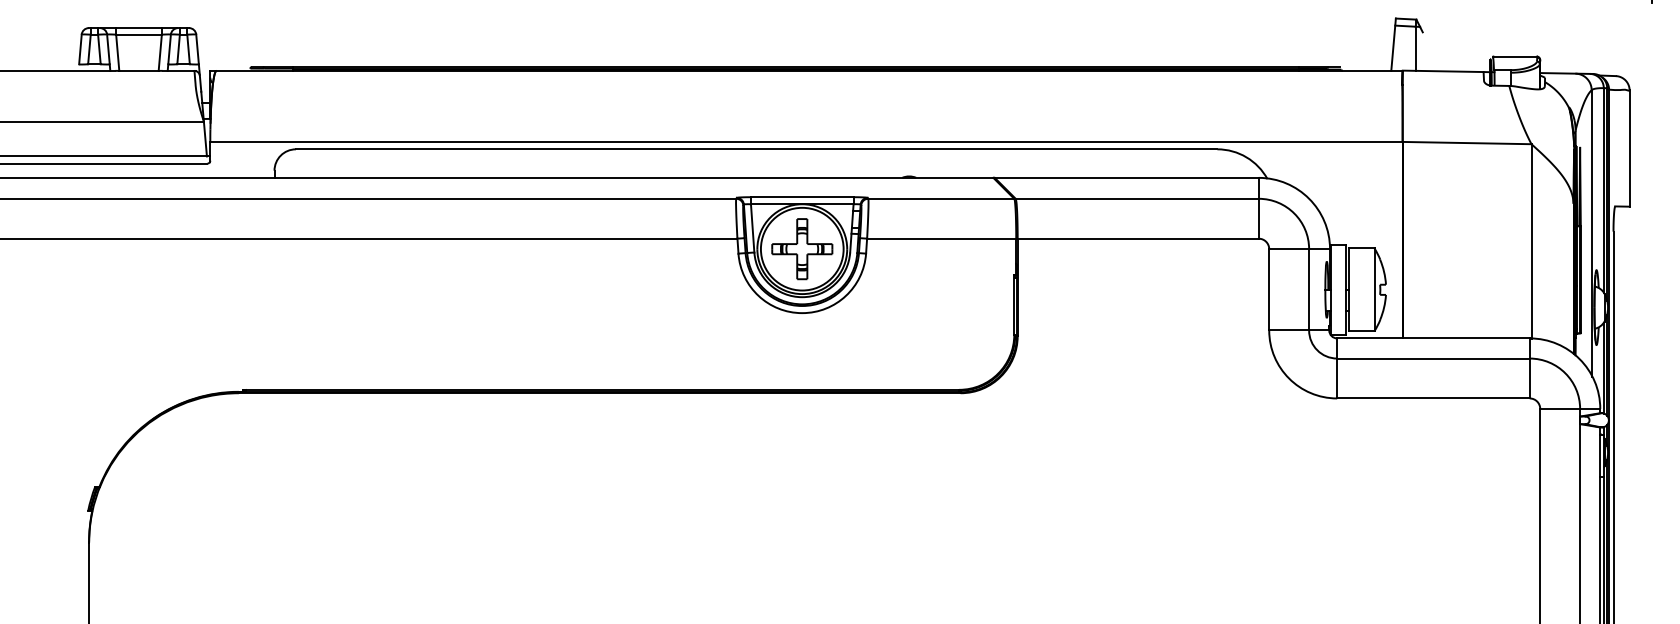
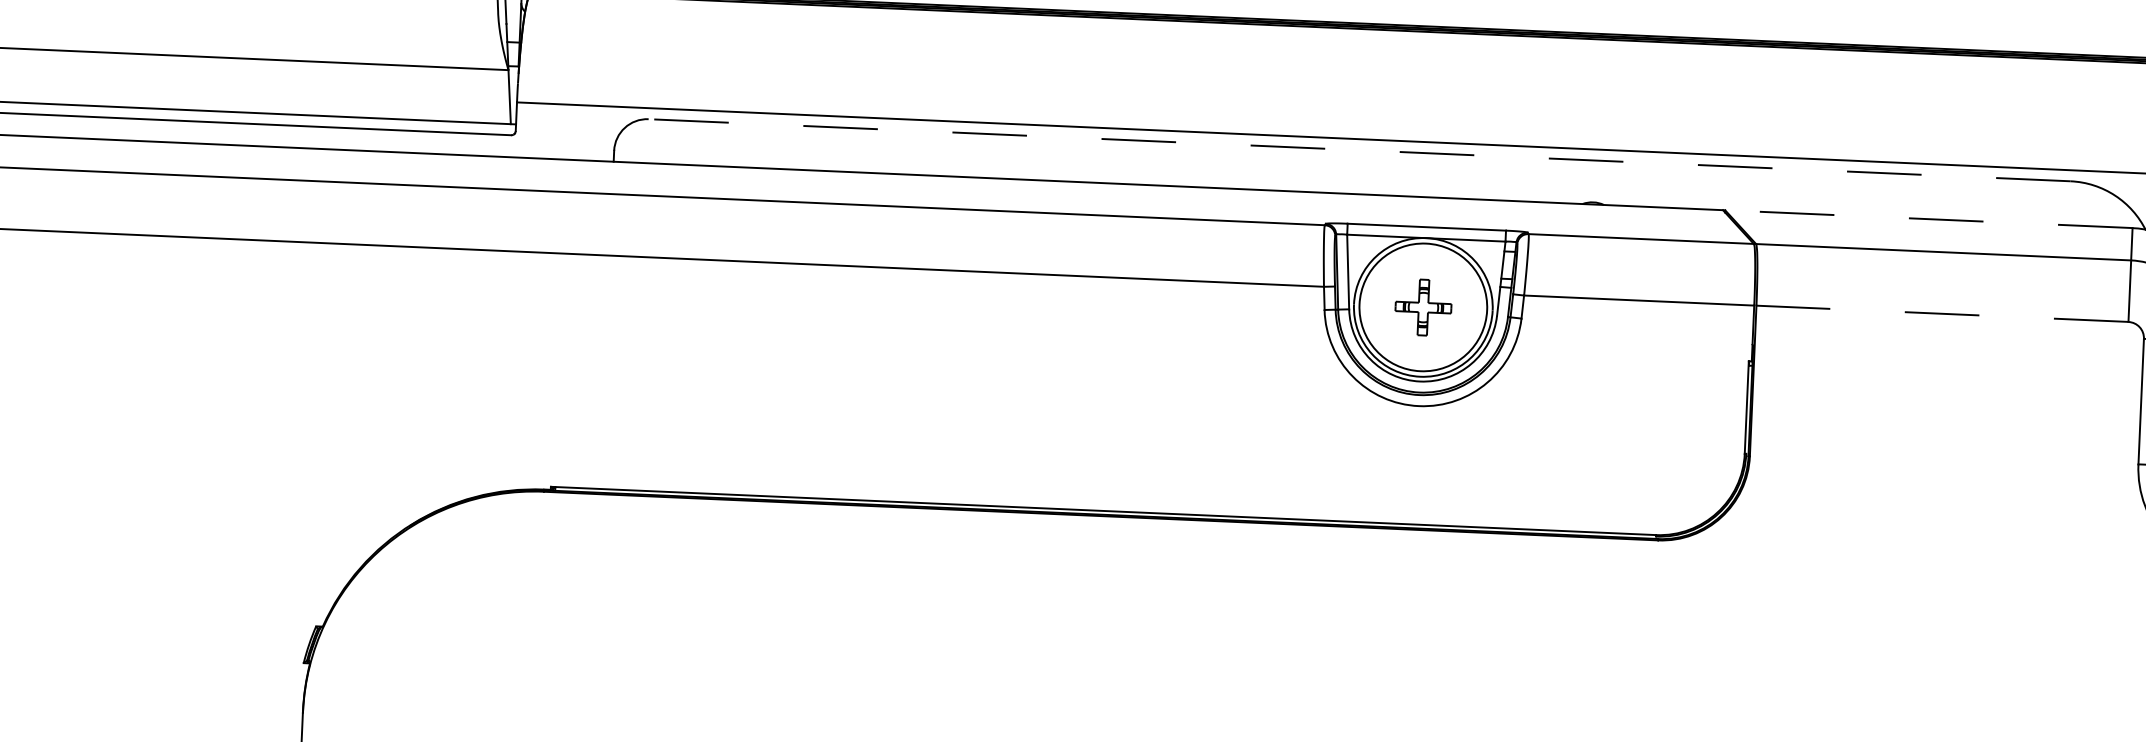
line: (756, 149) -> (1359, 150), solid -> dashed
line: (1126, 177) -> (1928, 218), solid -> dashed
line: (1138, 238) -> (1942, 313), solid -> dashed
part: (802, 249) -> (1423, 307), size x0.6

